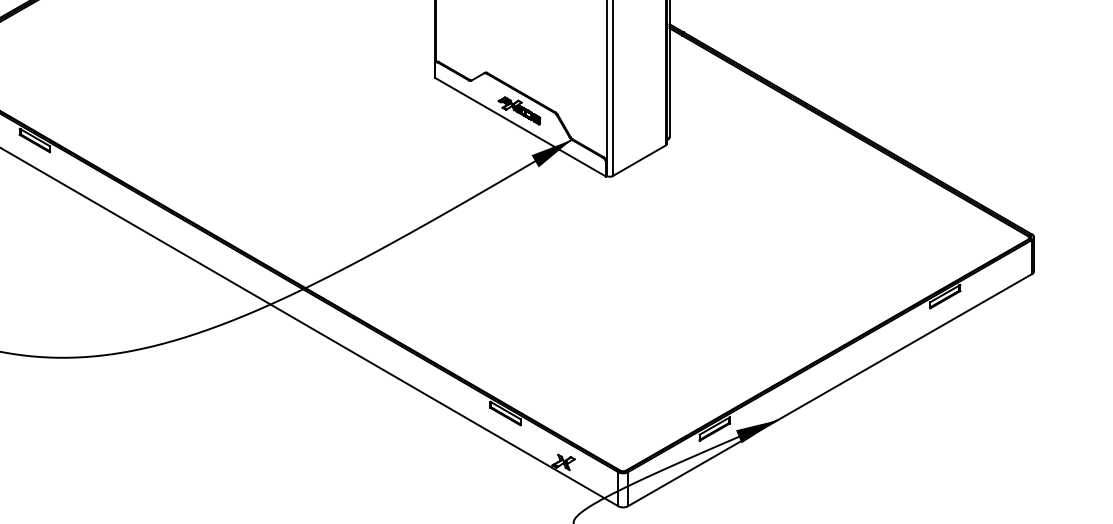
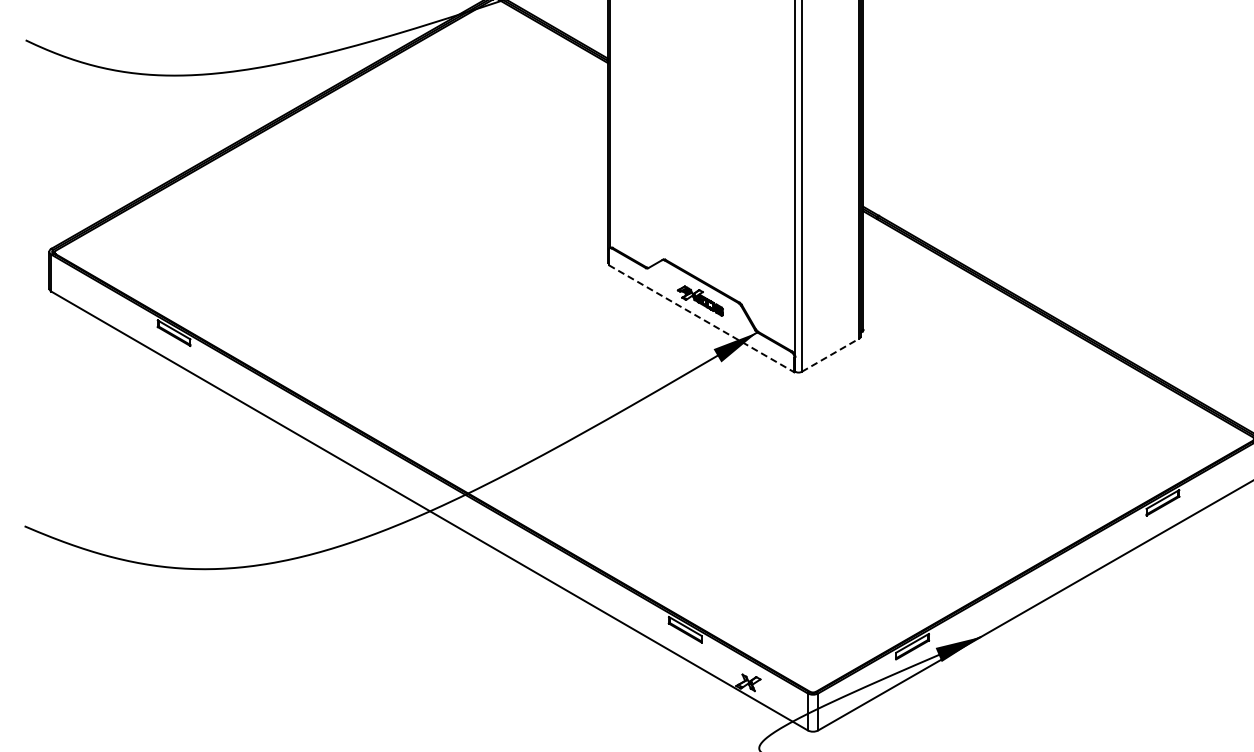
line: (521, 127) -> (702, 319), solid -> dashed
line: (640, 160) -> (831, 354), solid -> dashed

